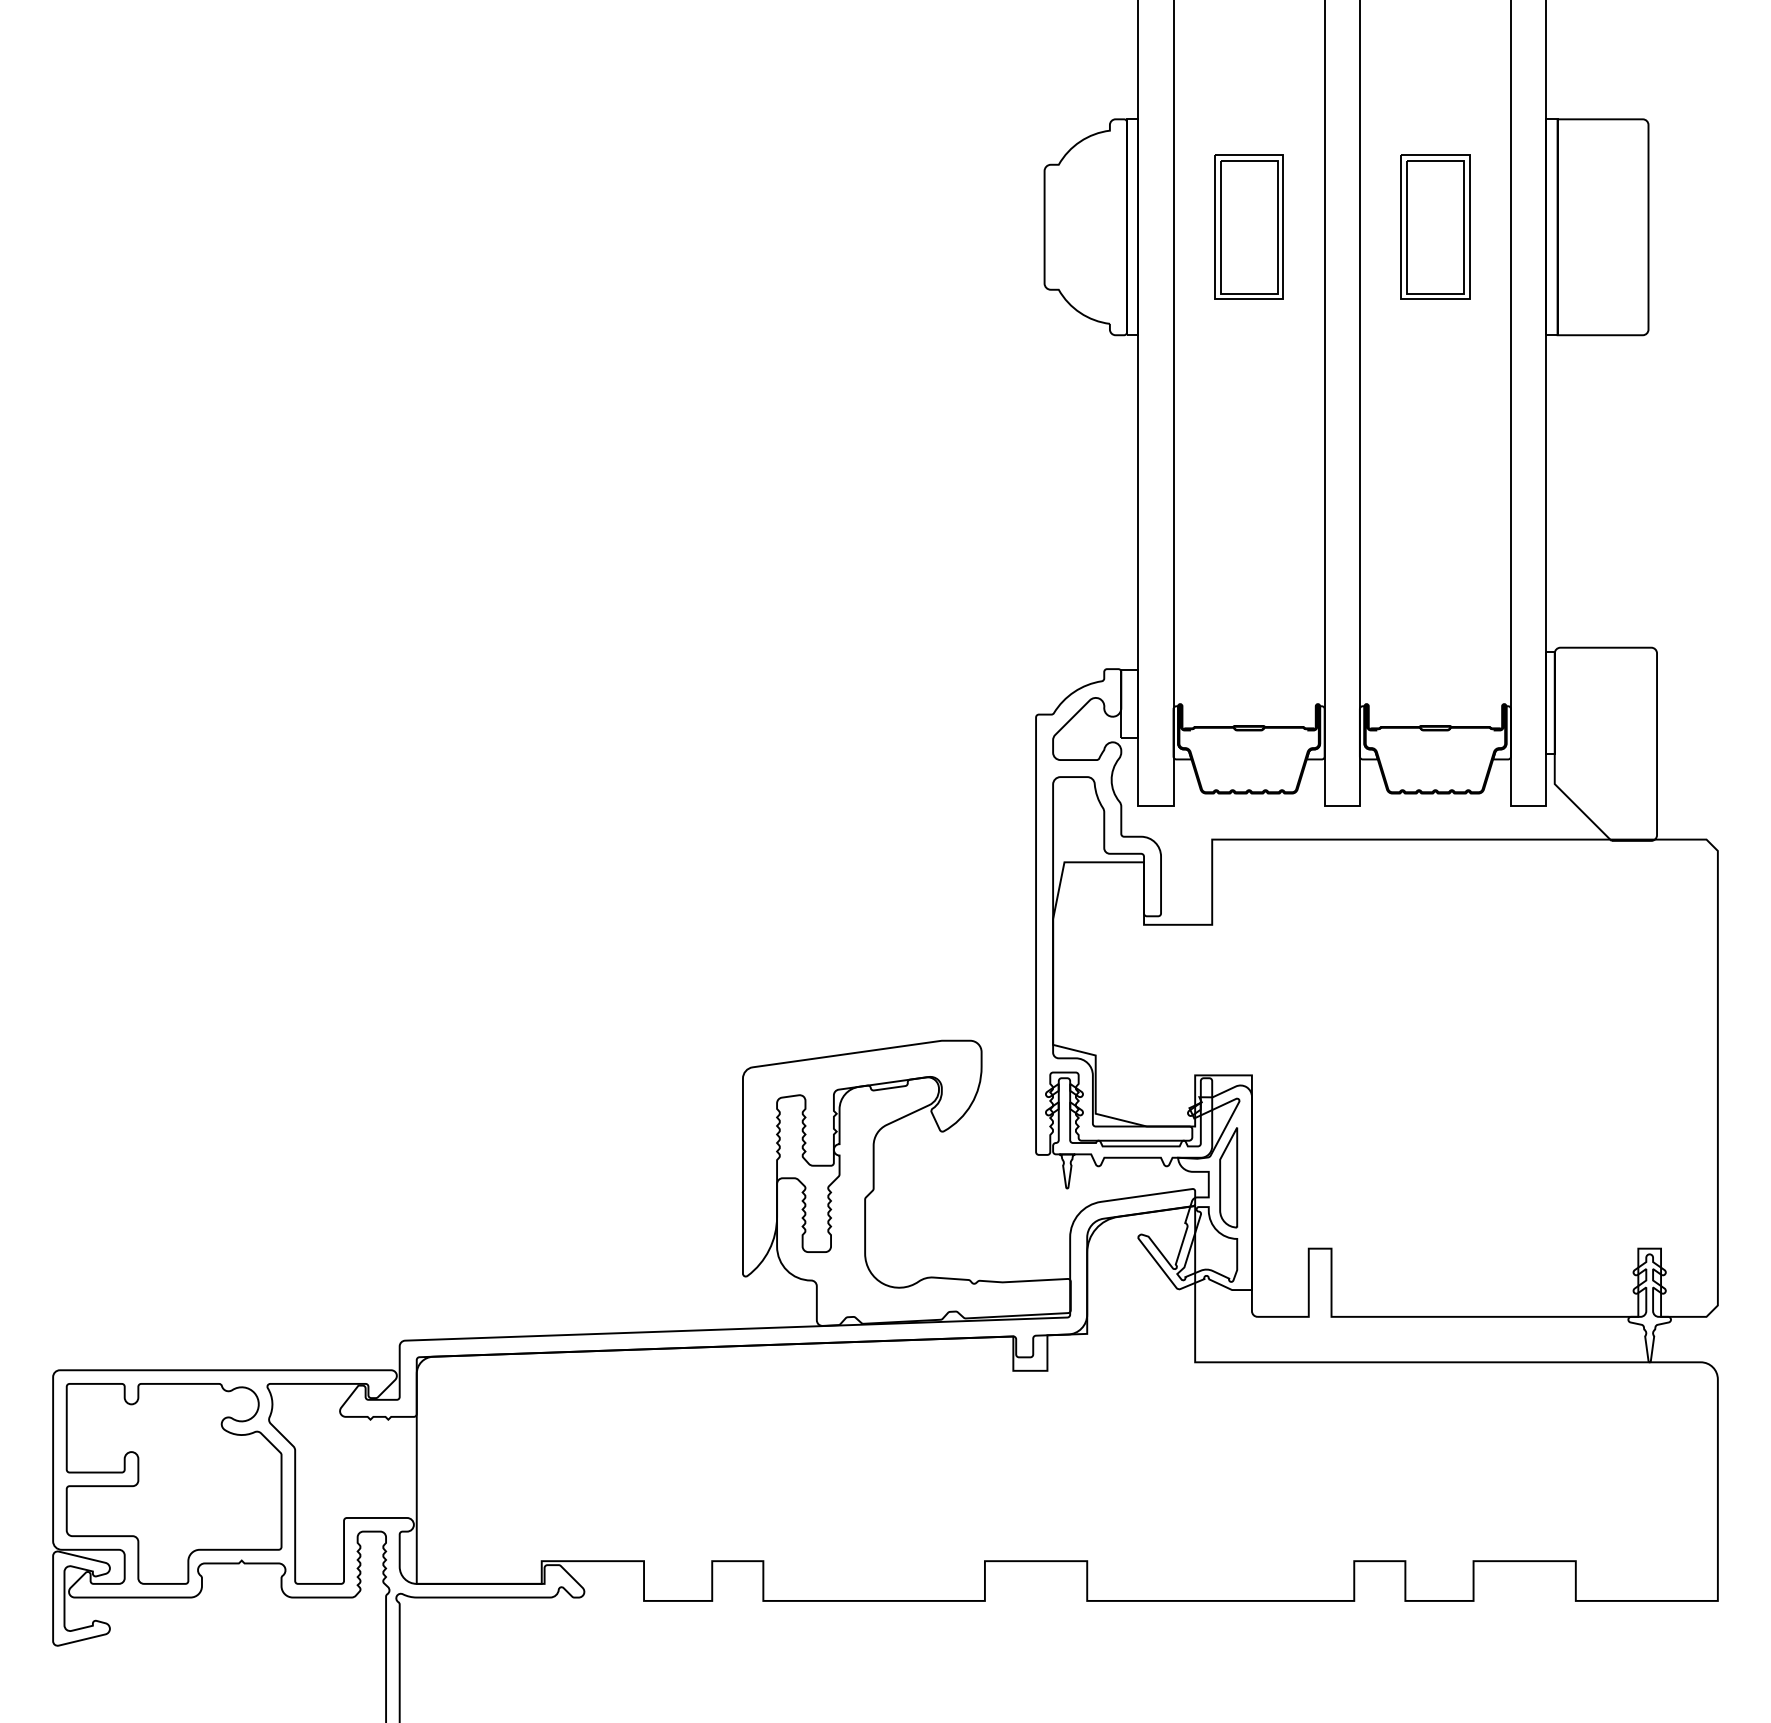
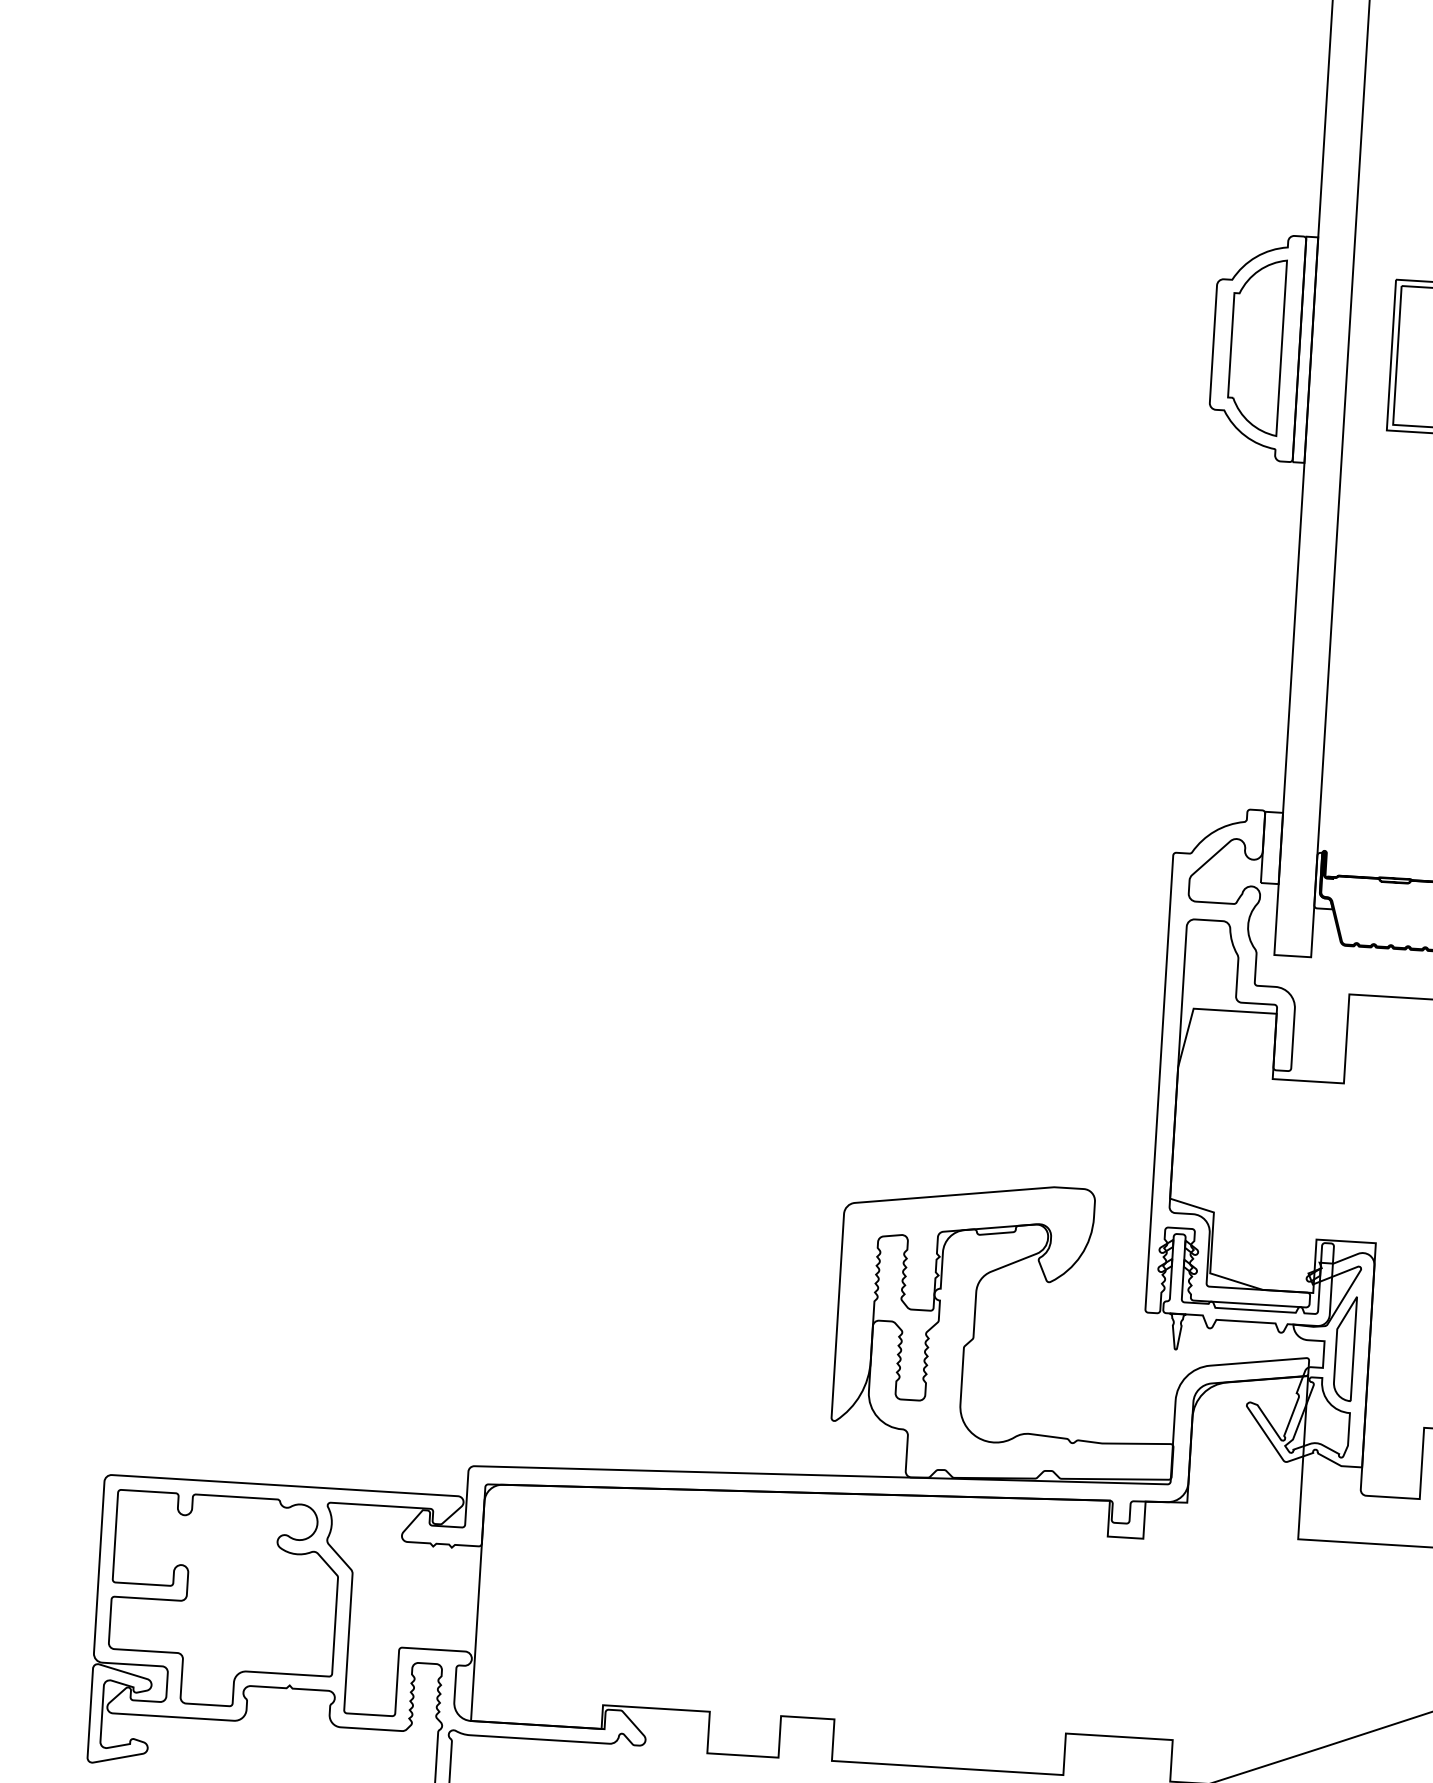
part: (1085, 227) -> (1256, 347), added

